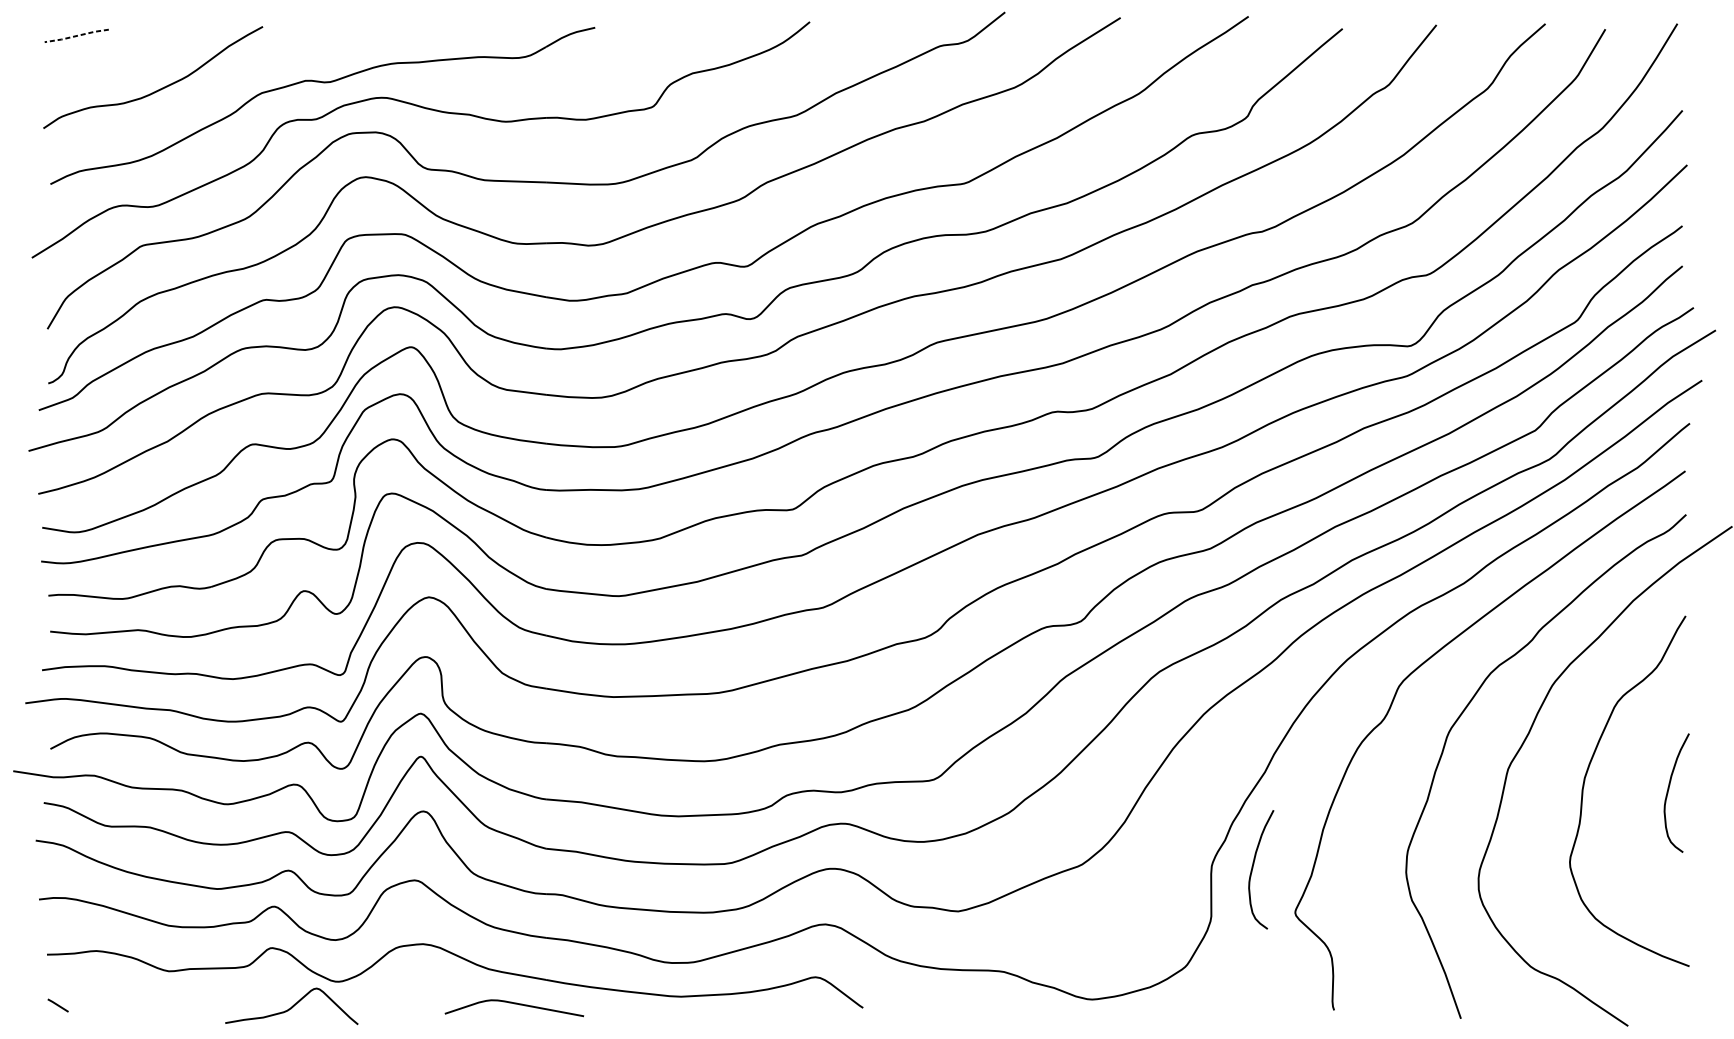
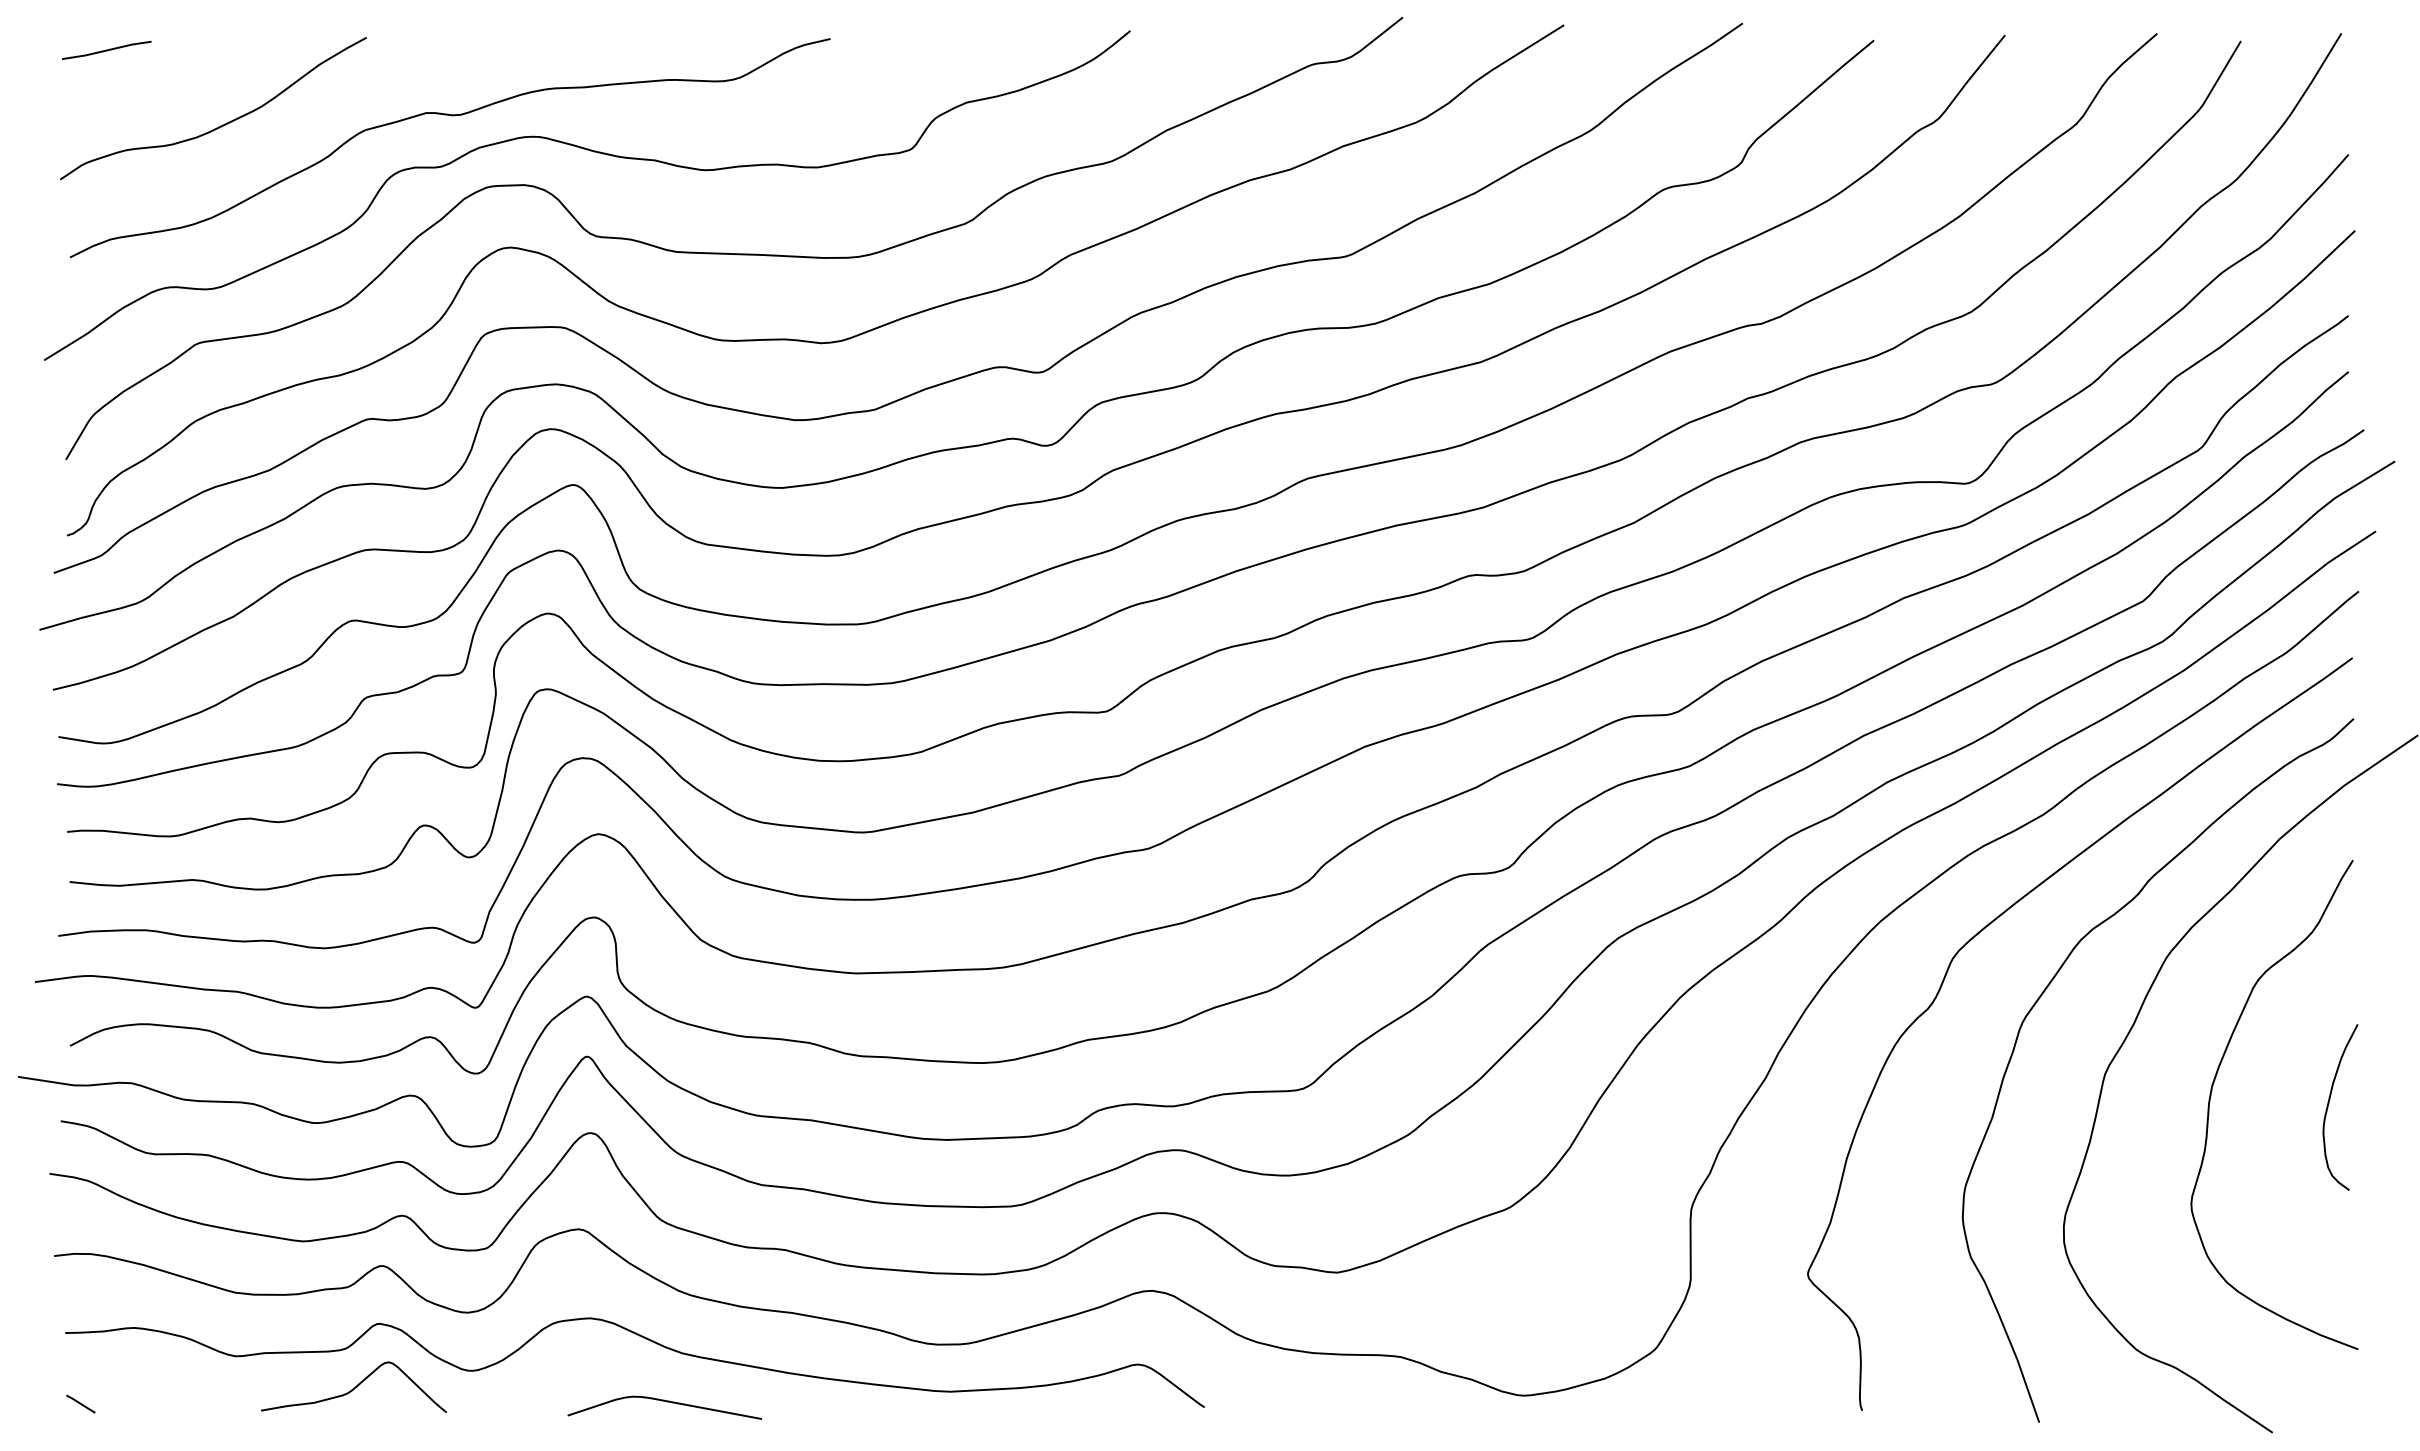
line: (76, 35) -> (106, 50), dashed -> solid
curve: (1253, 866) -> (1749, 1210), removed
curve: (515, 1004) -> (666, 1402), moved
curve: (292, 1006) -> (354, 1387), moved

